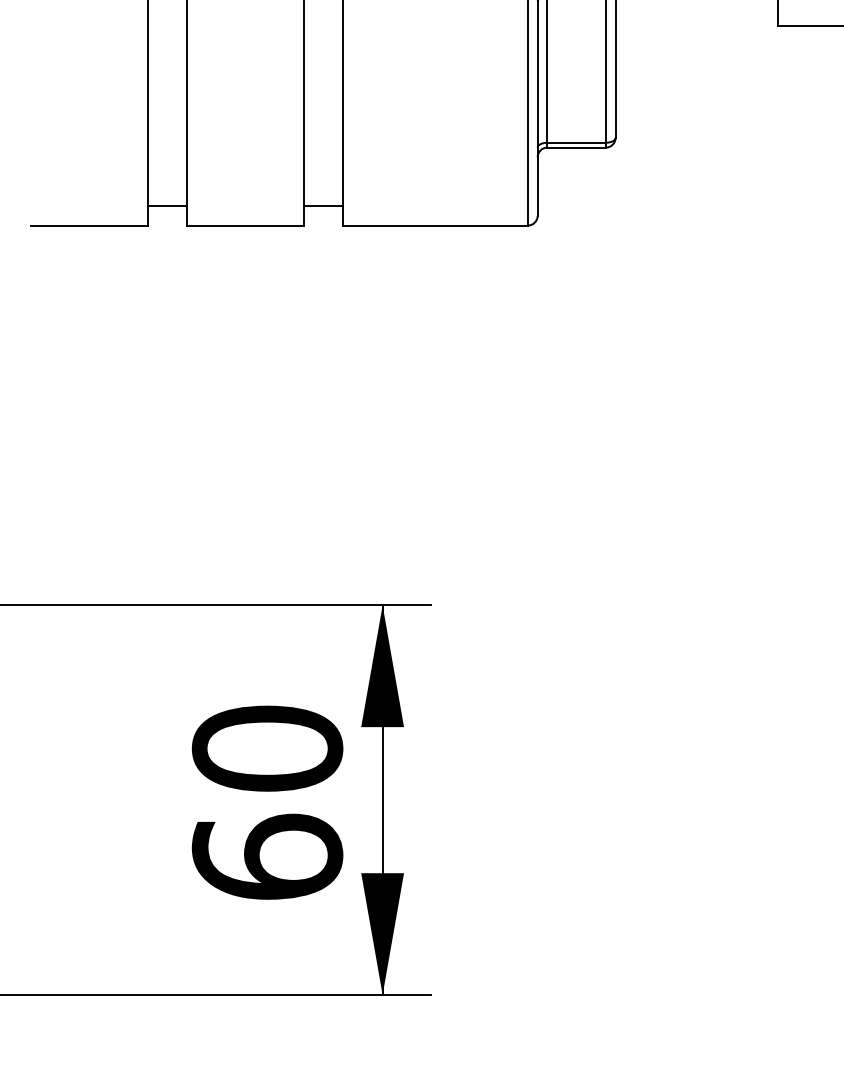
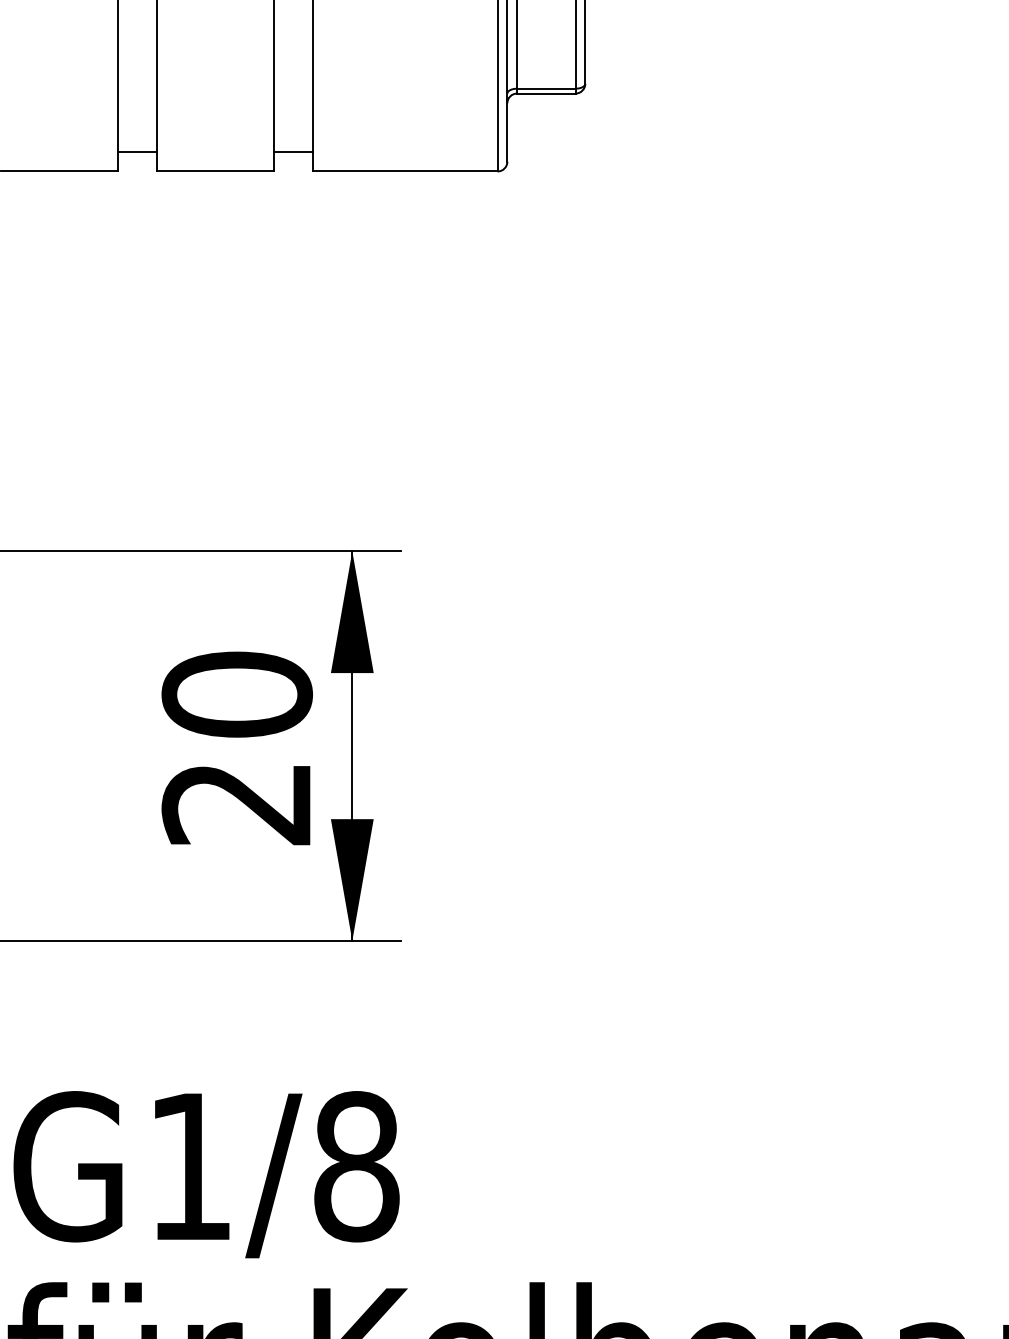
text: (266, 856) -> (236, 802), 60 -> 20

